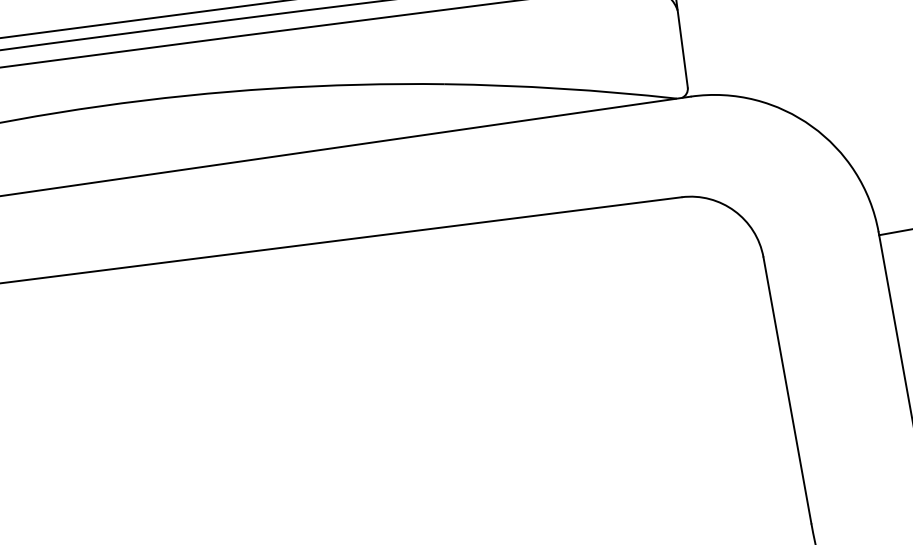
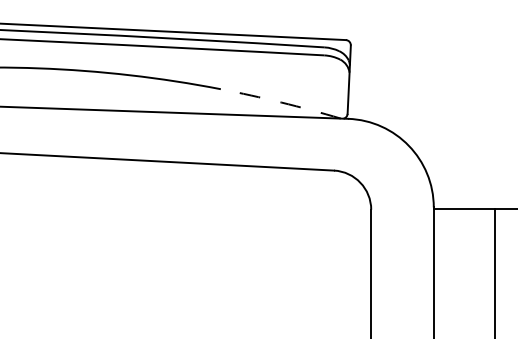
arc: (561, 88) -> (281, 102), solid -> dashed

